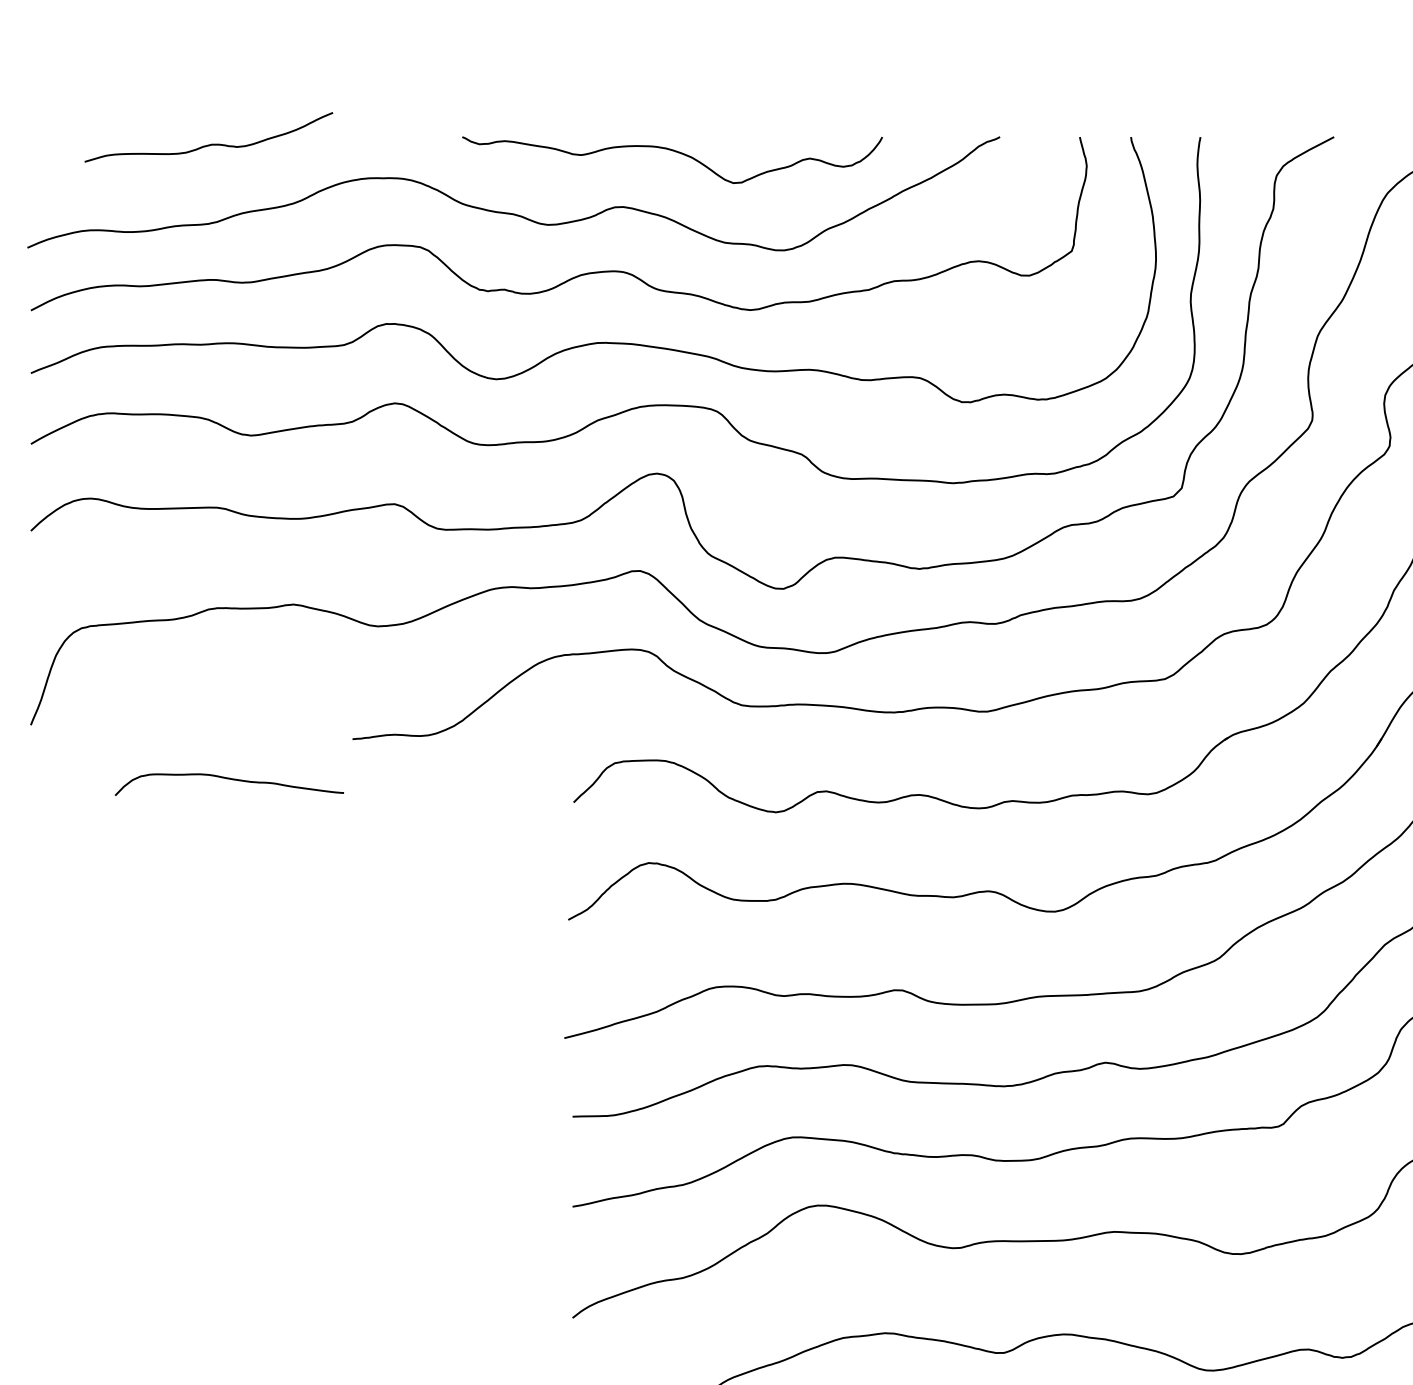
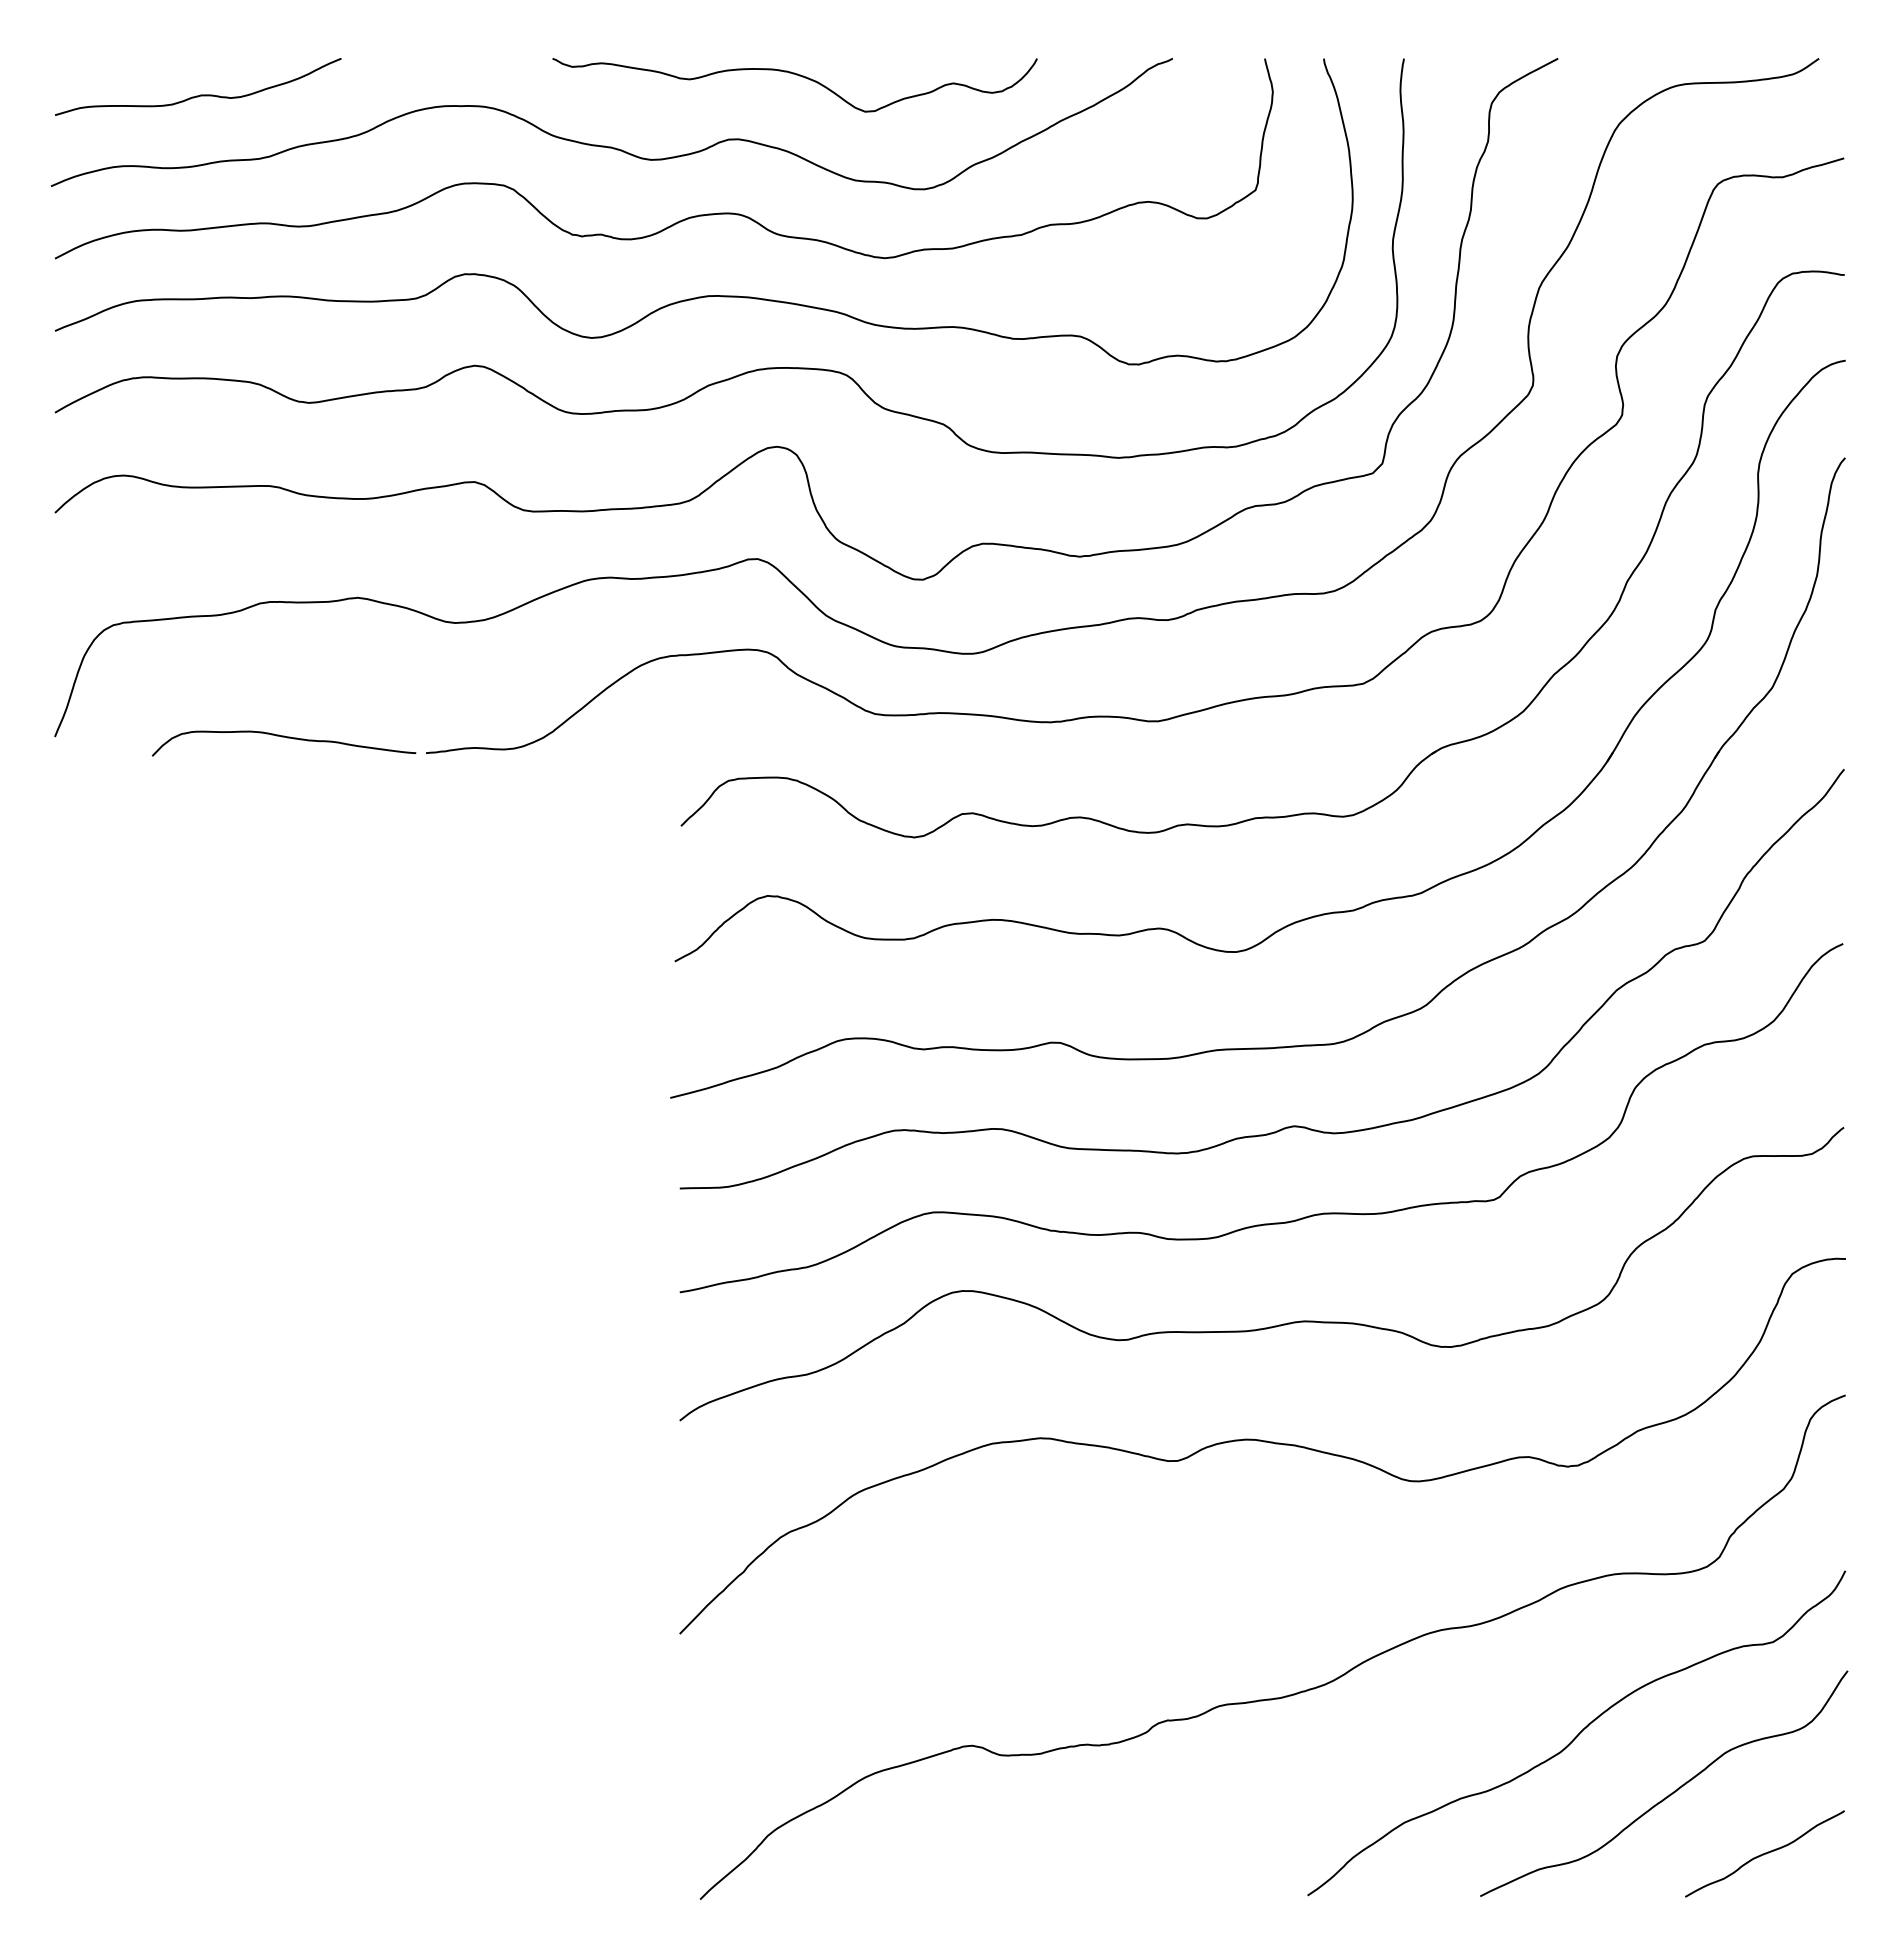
curve: (210, 143) -> (200, 94), moved
curve: (229, 779) -> (283, 737), moved

